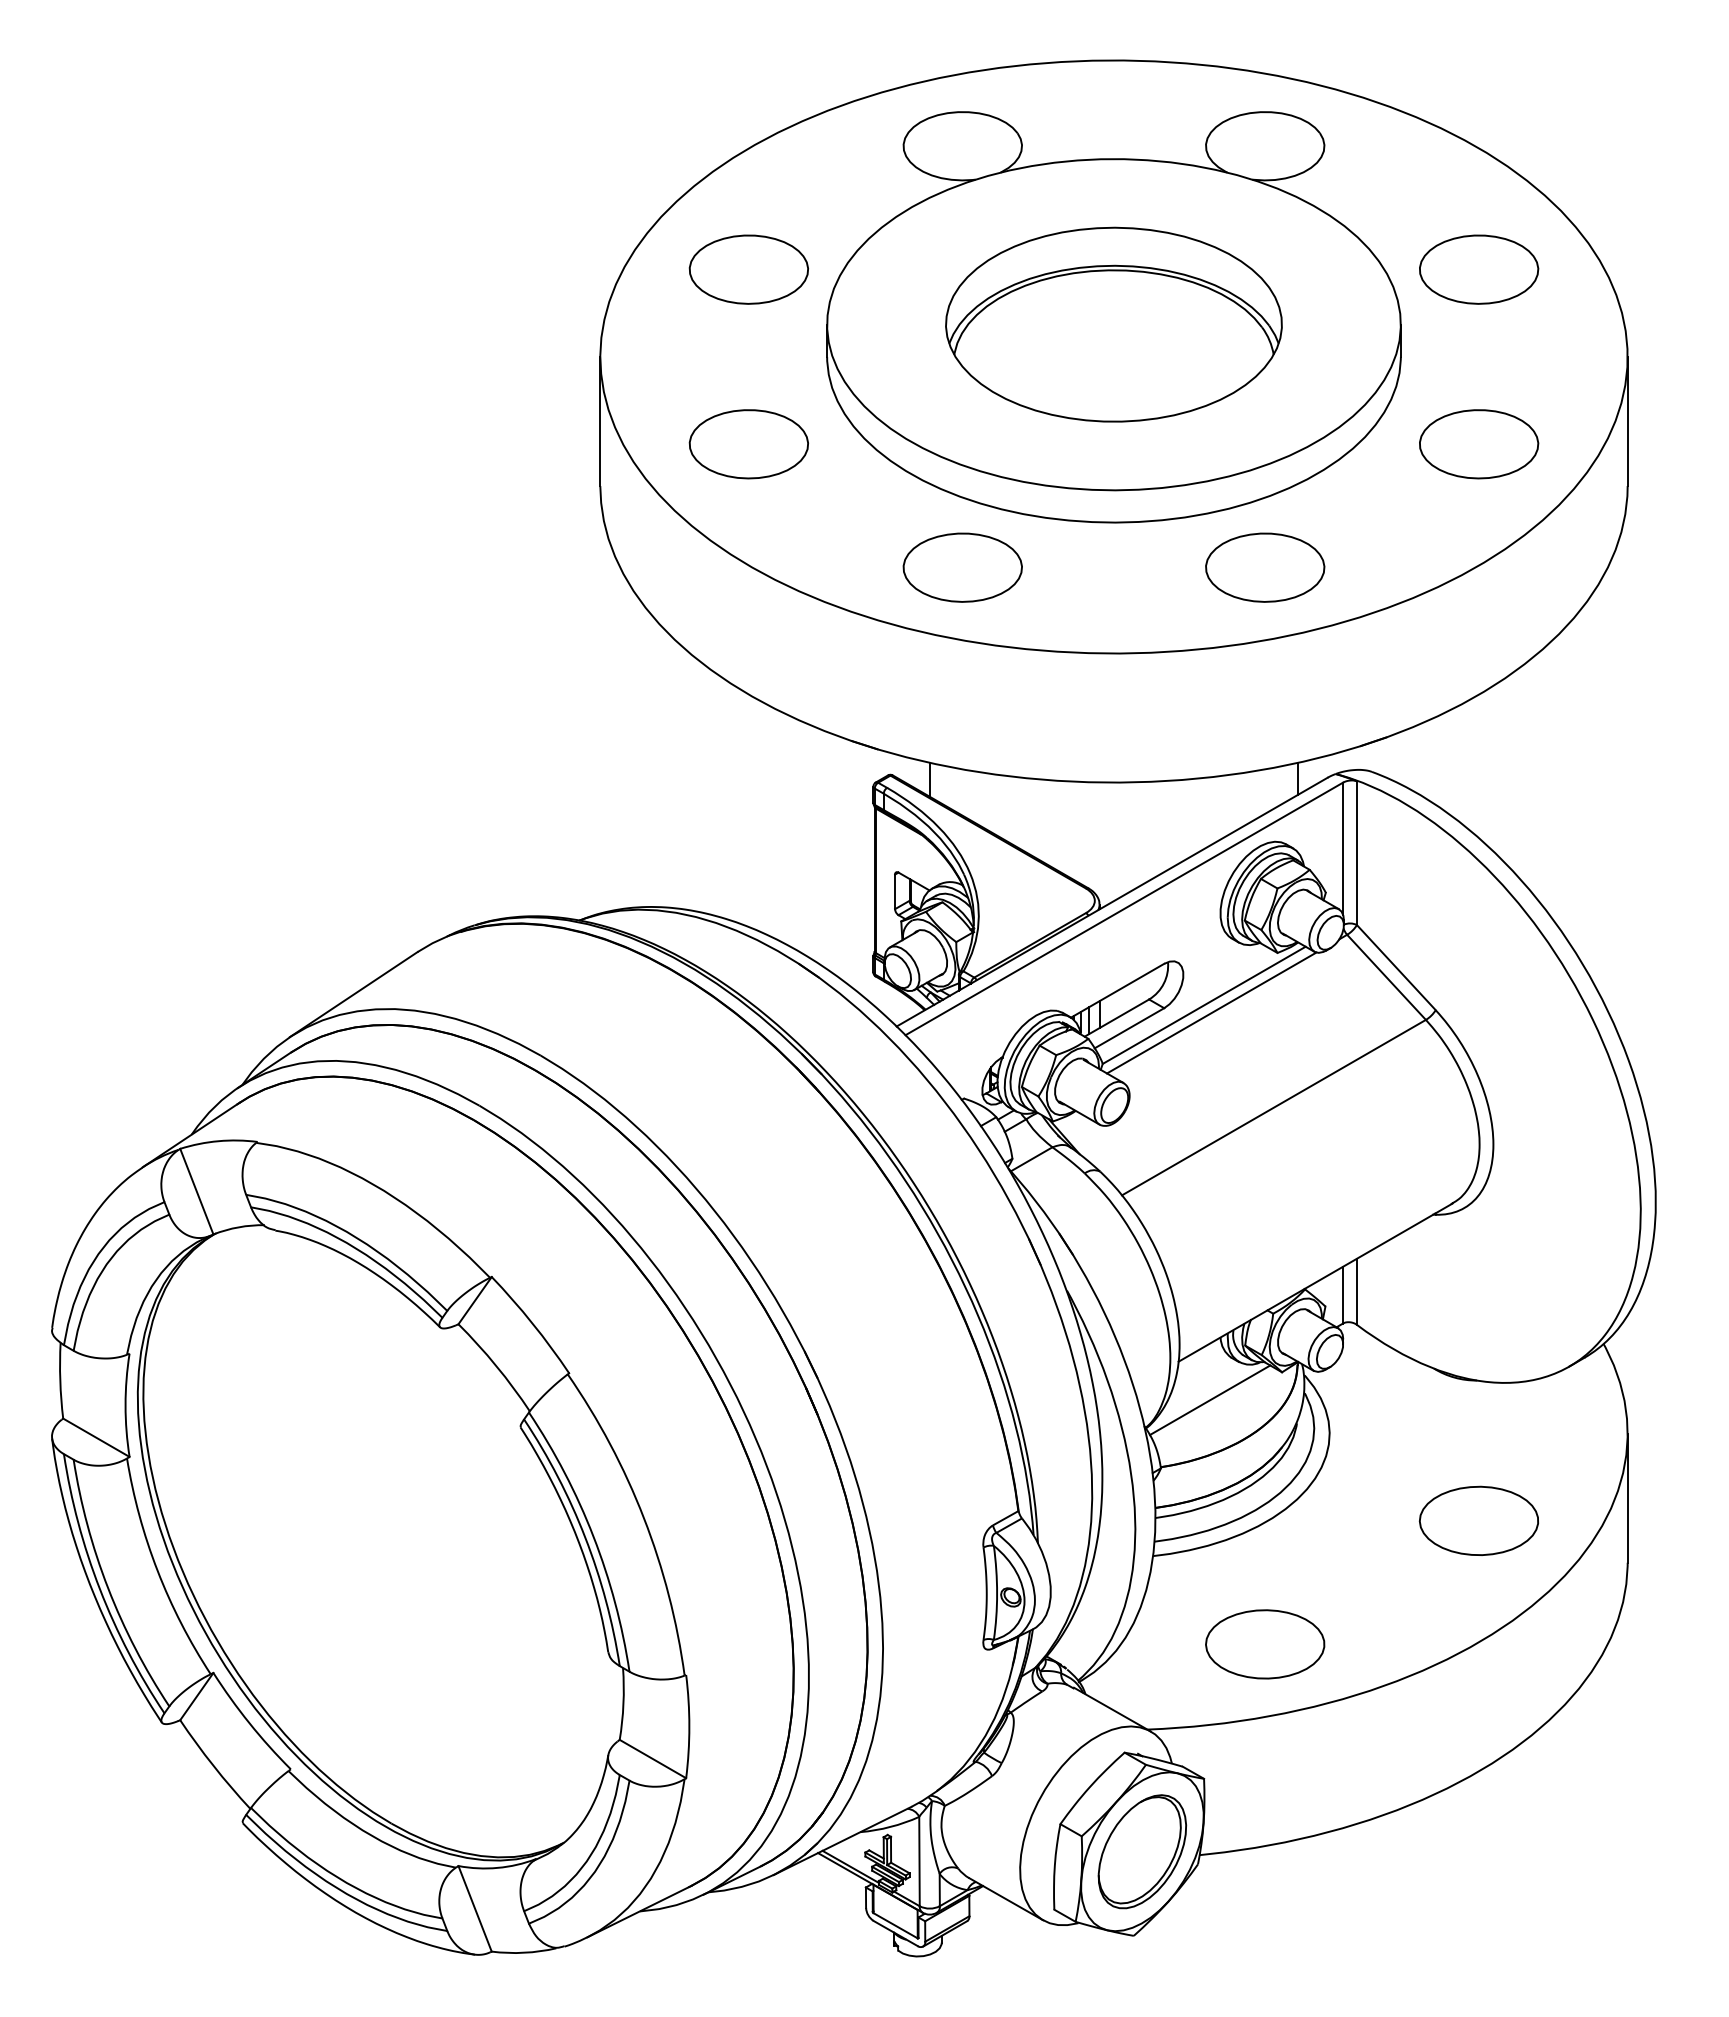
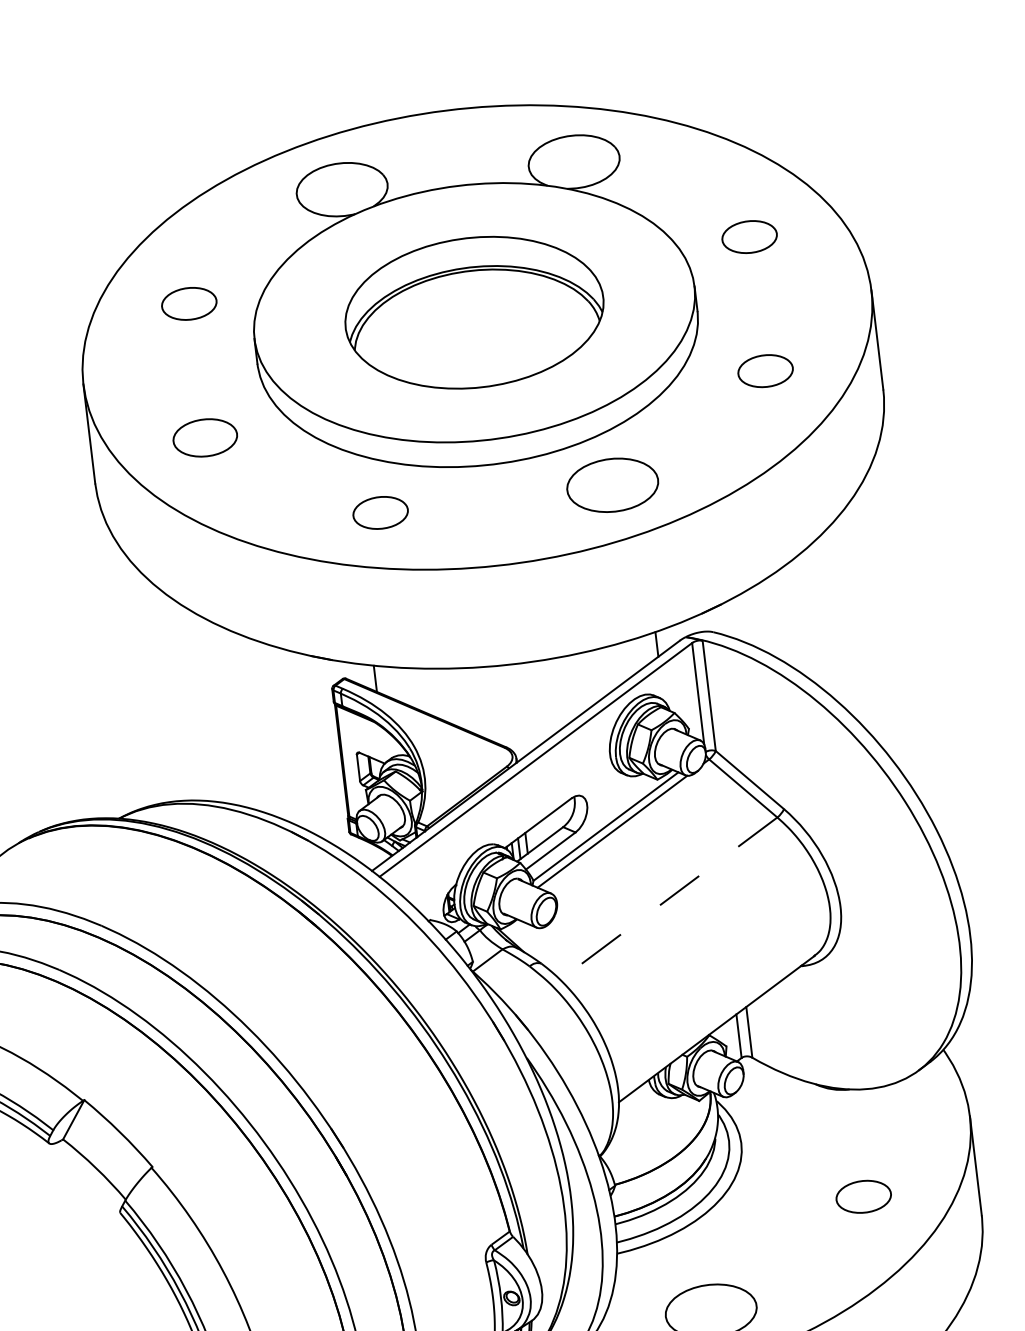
part: (748, 269) -> (189, 303), size x0.6
part: (1479, 269) -> (749, 236), size x0.6
part: (748, 444) -> (205, 438), size x0.7
part: (1479, 444) -> (765, 371), size x0.6
part: (962, 567) -> (380, 512), size x0.6
line: (1273, 1107) -> (668, 898), solid -> dashed
line: (1209, 1400) -> (646, 1129), removed
part: (1478, 1520) -> (863, 1196), size x0.6

